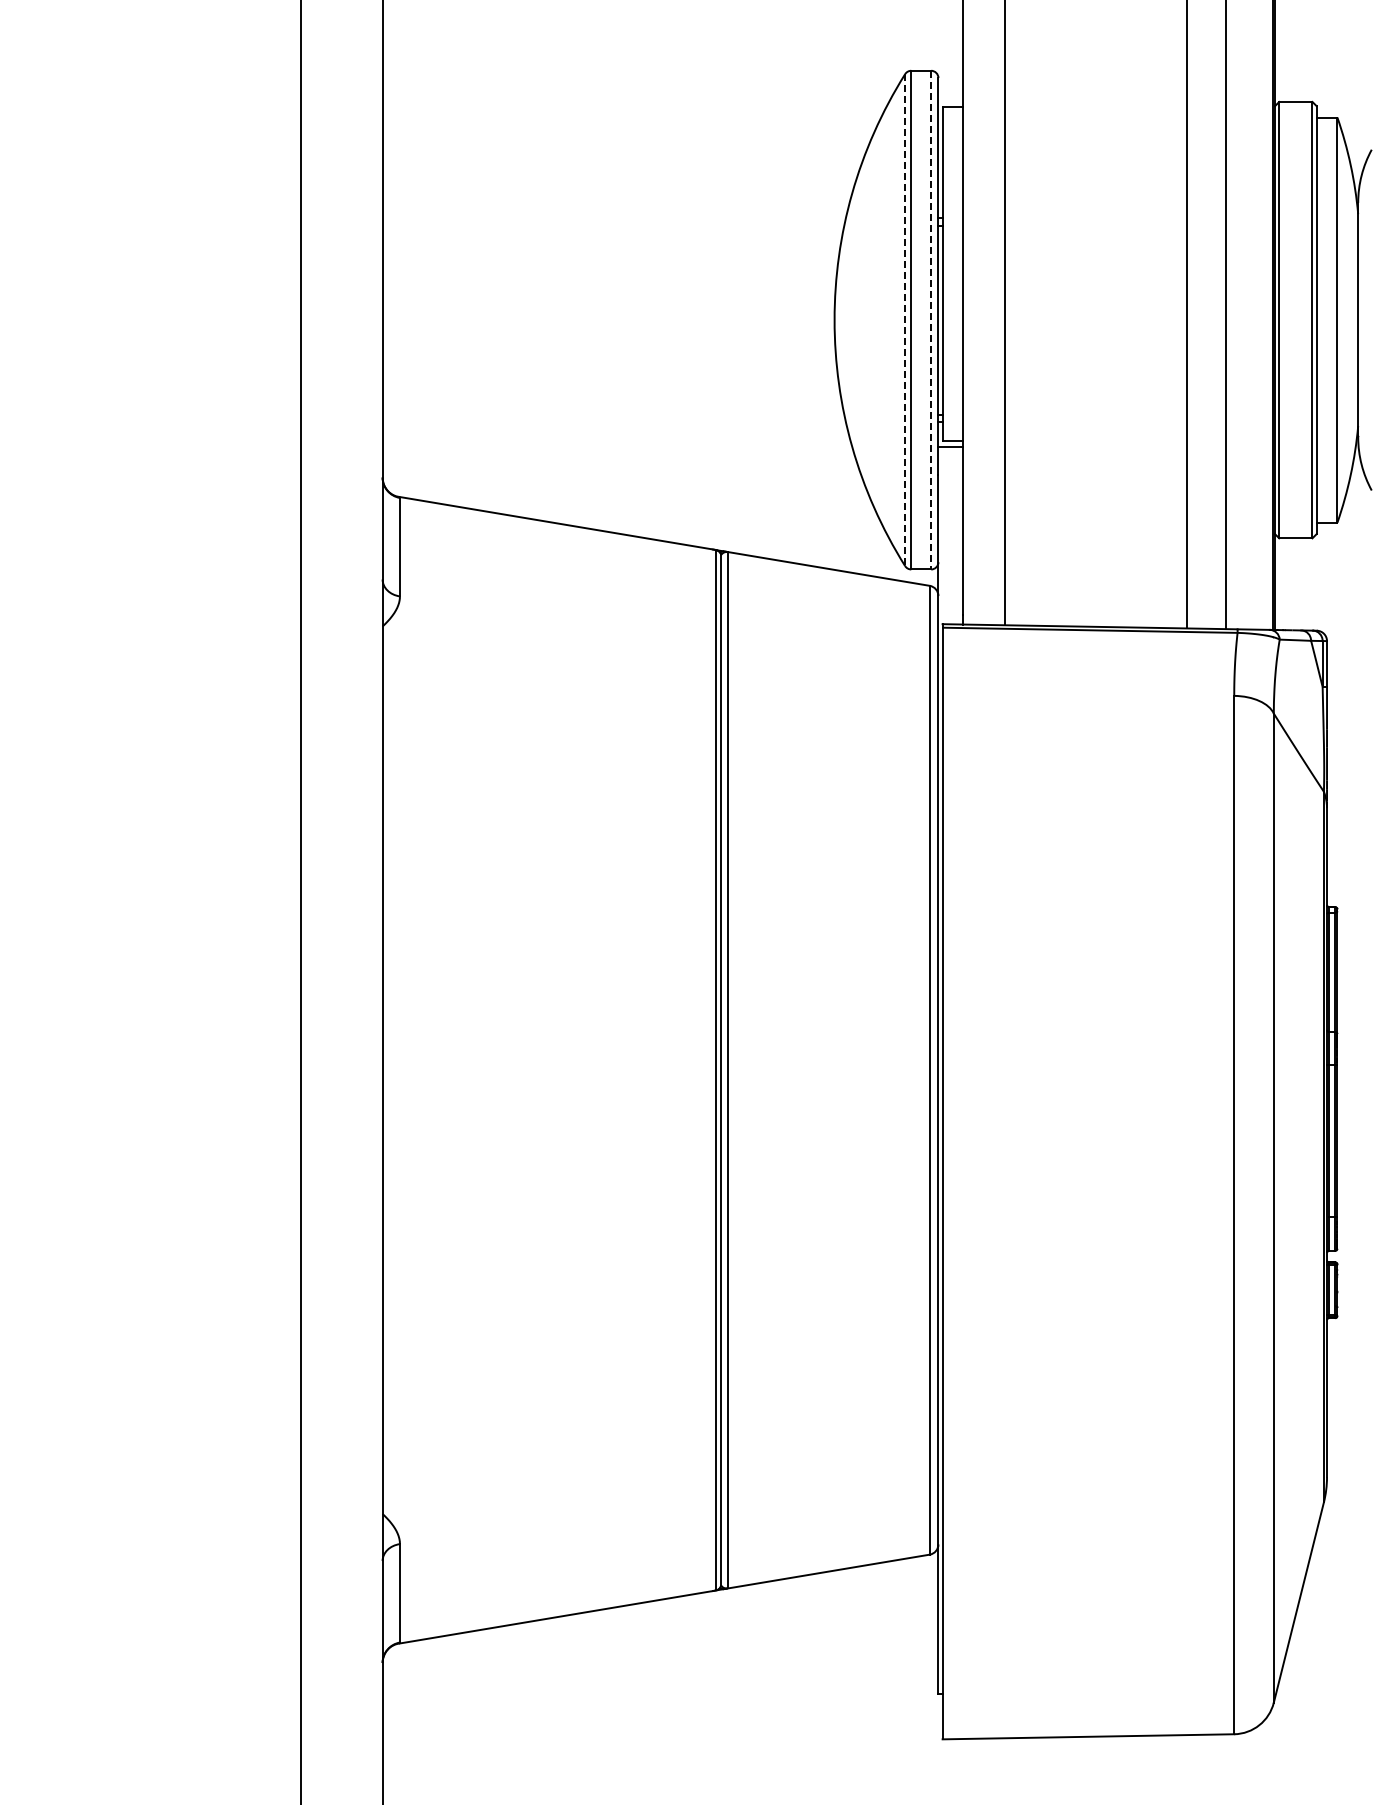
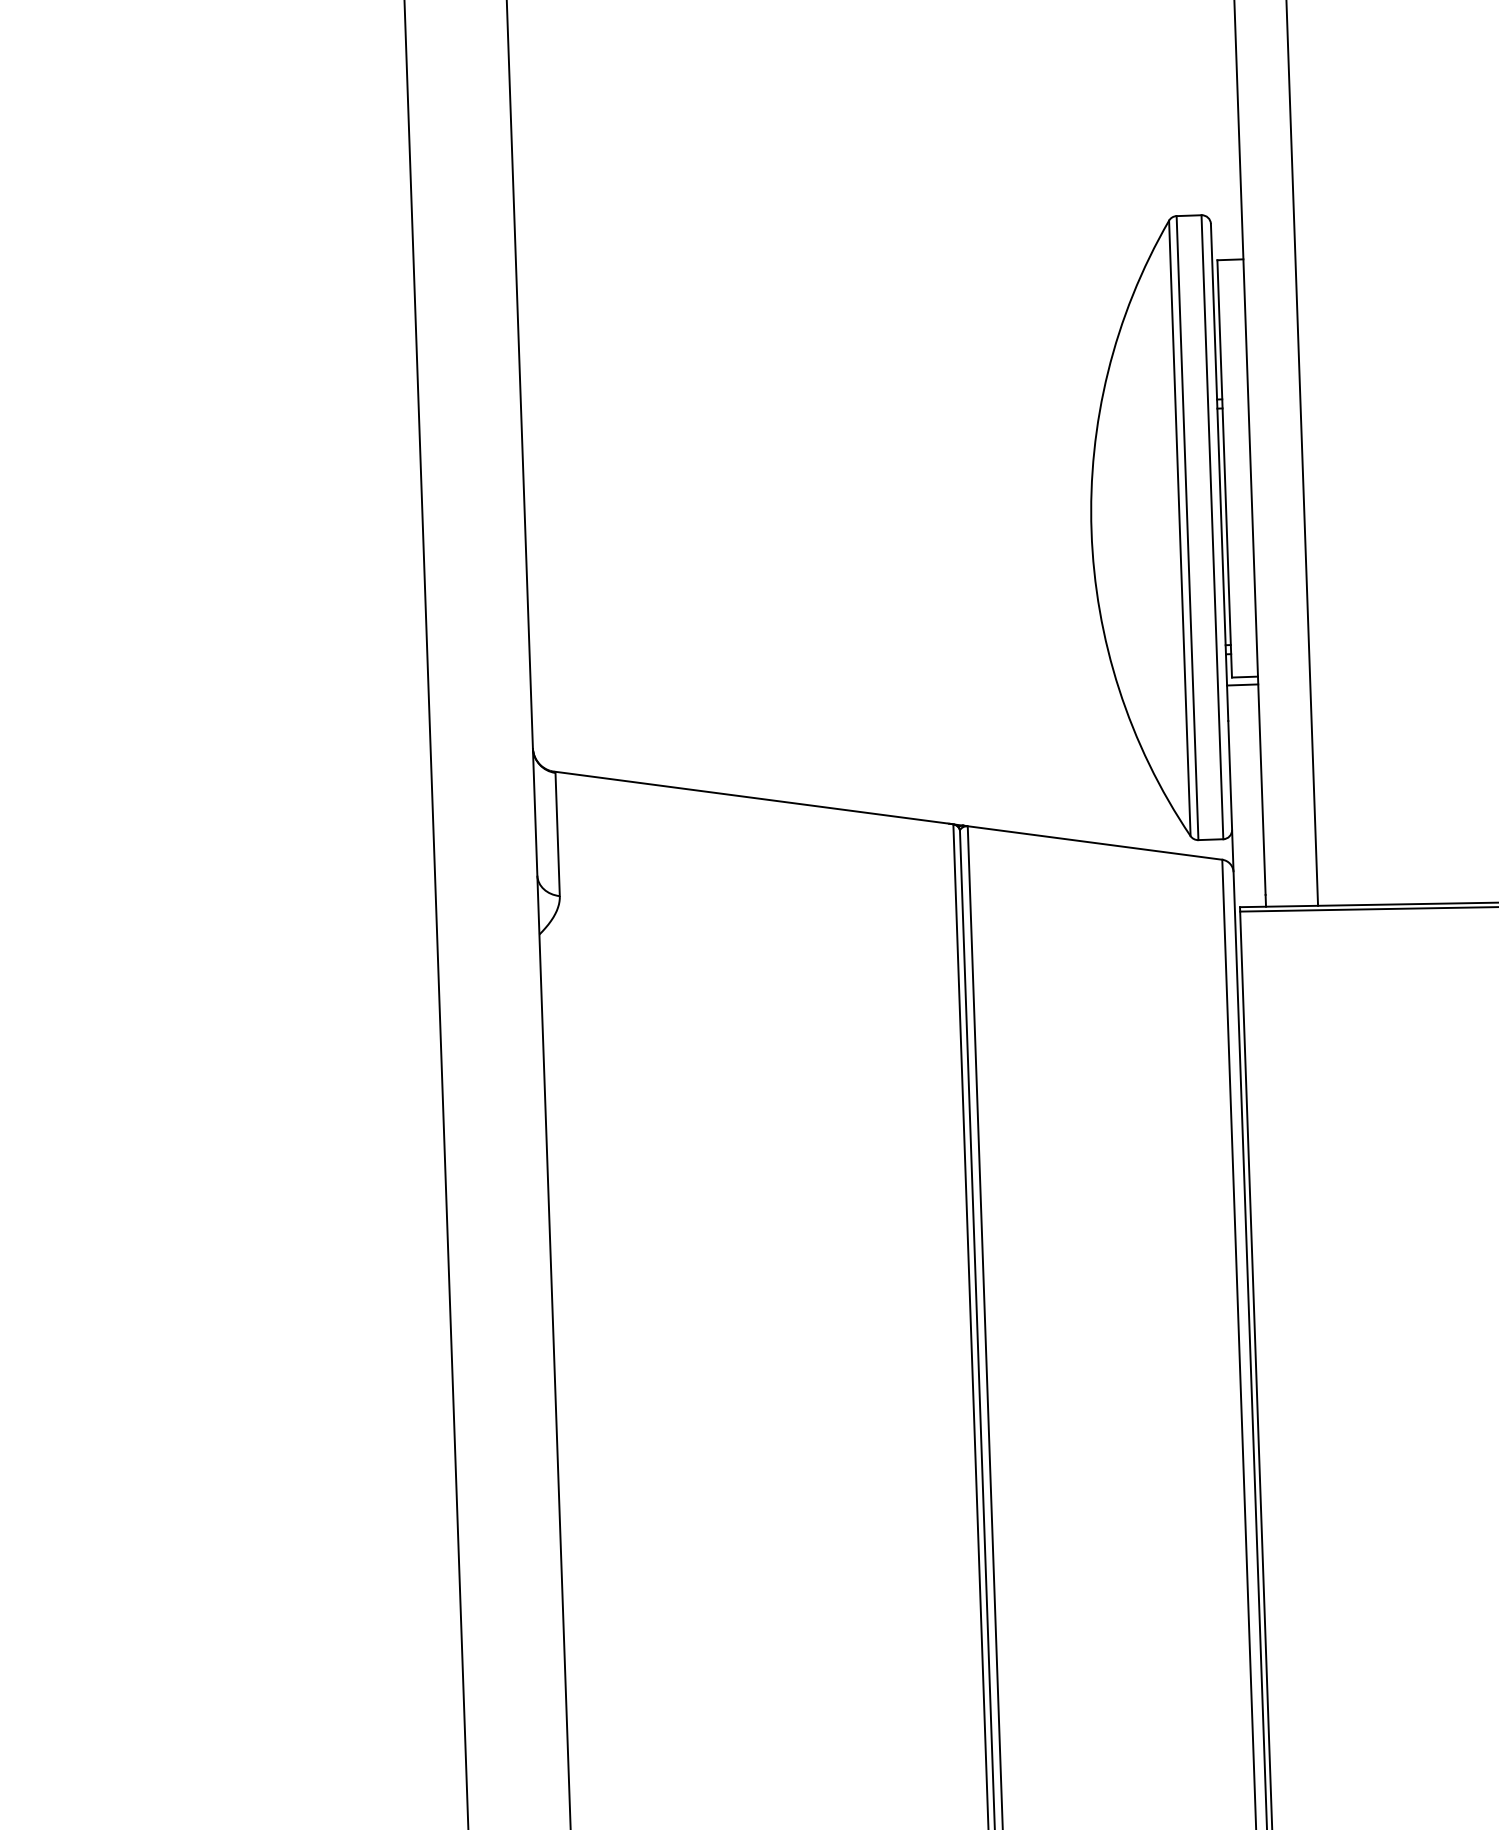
line: (905, 320) -> (1180, 528), dashed -> solid
line: (931, 320) -> (1212, 527), dashed -> solid

